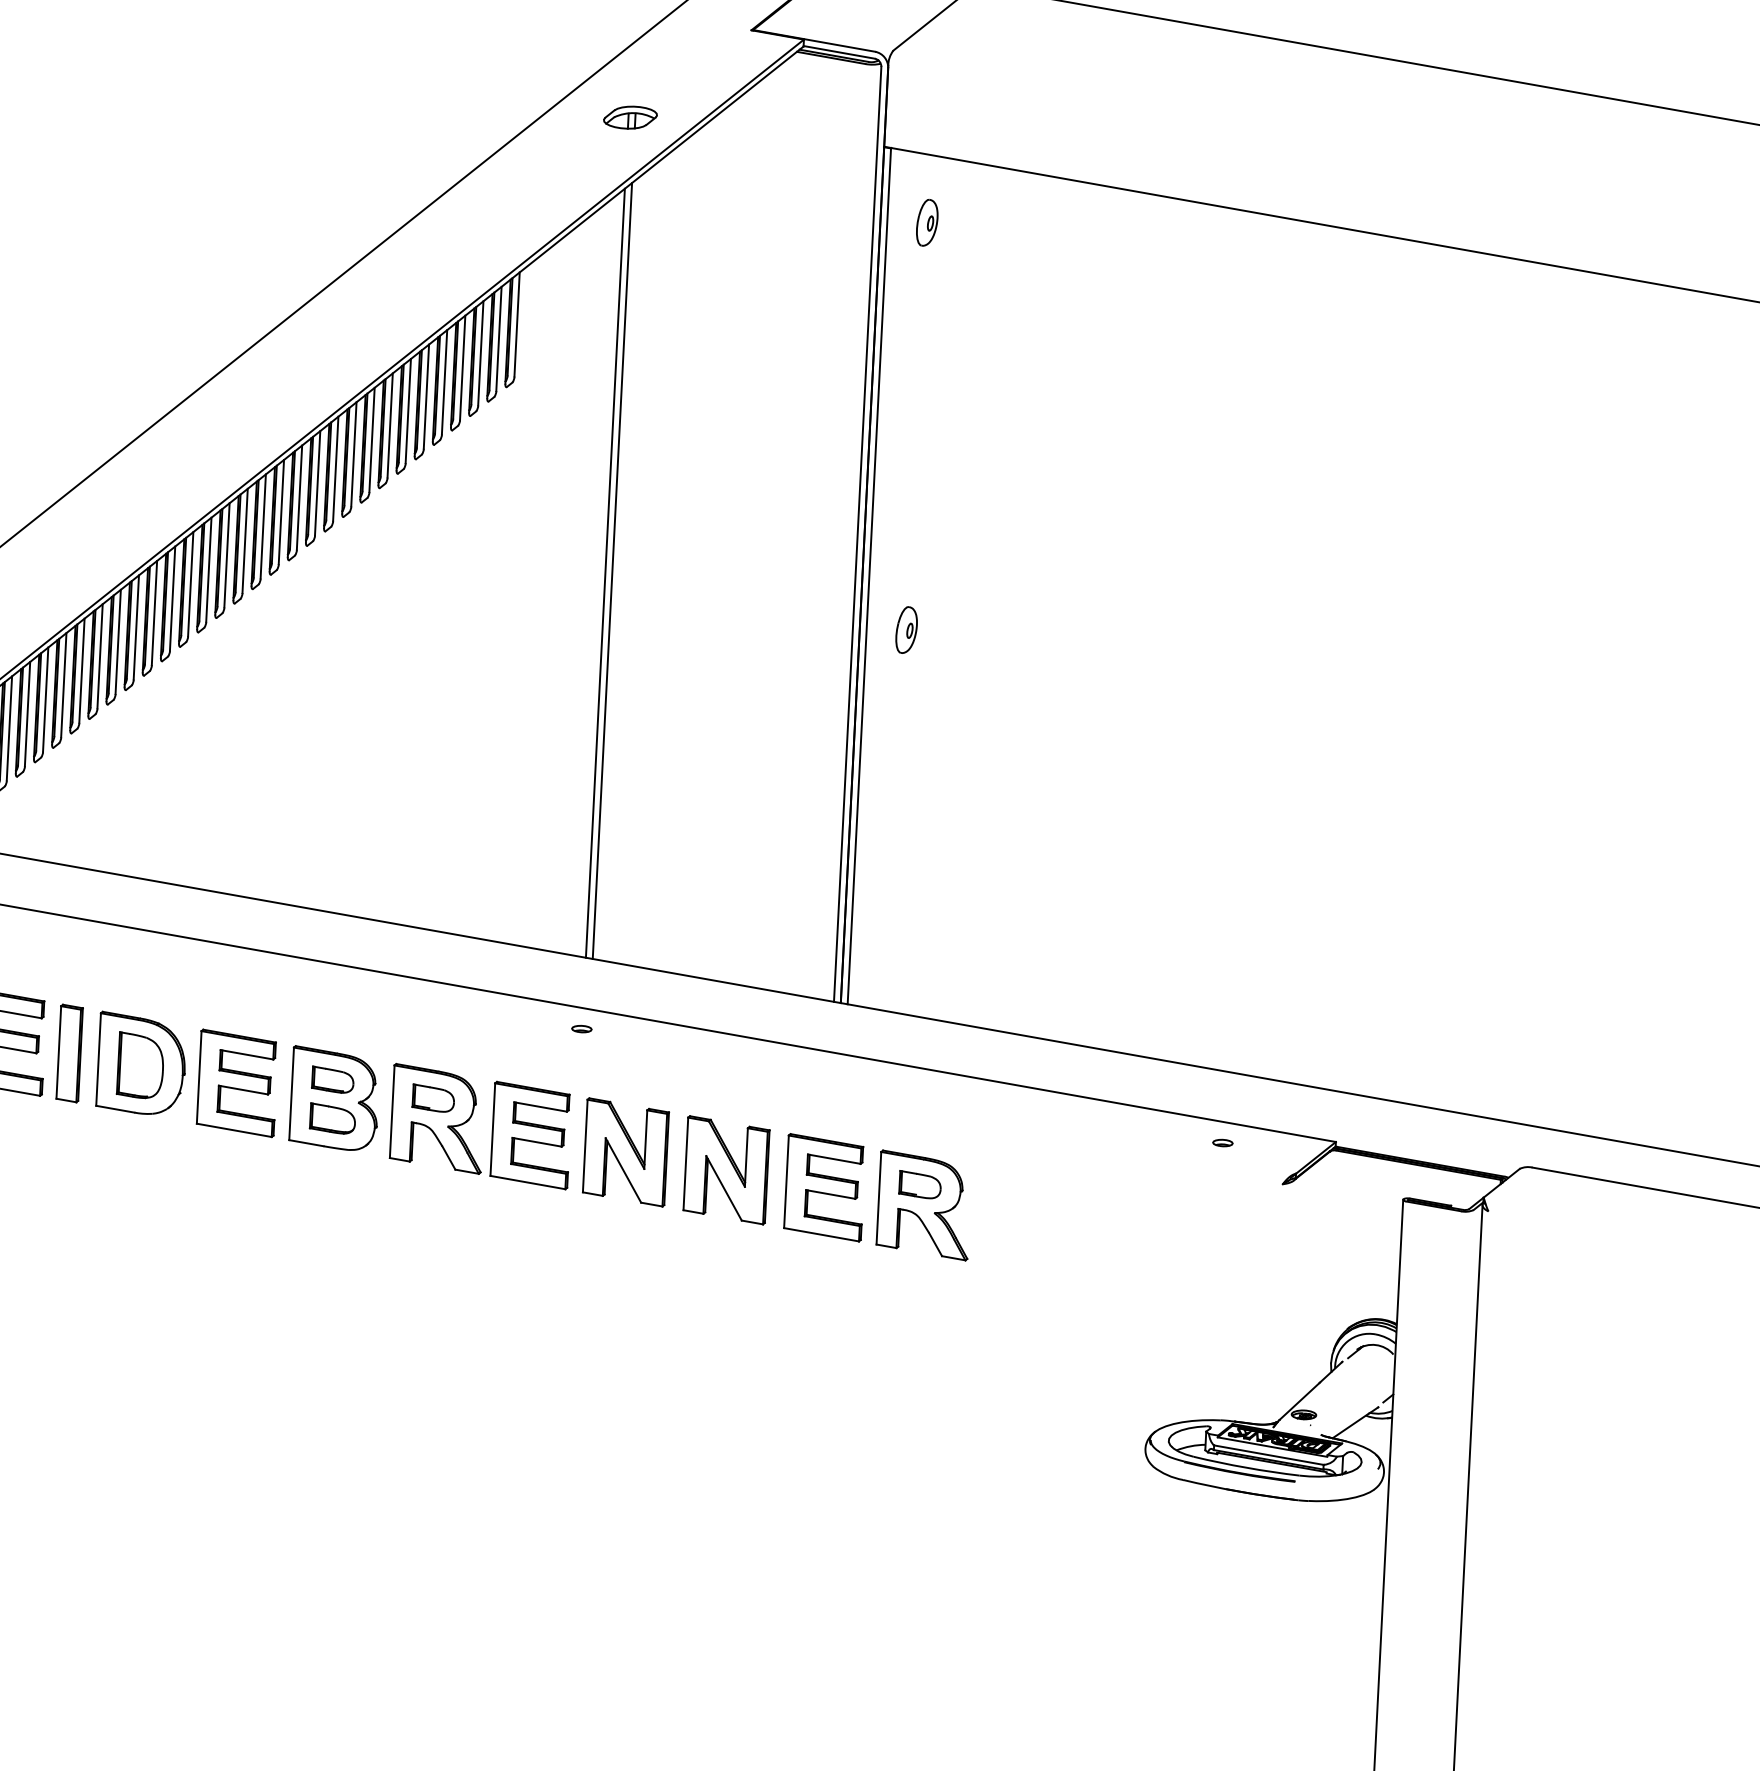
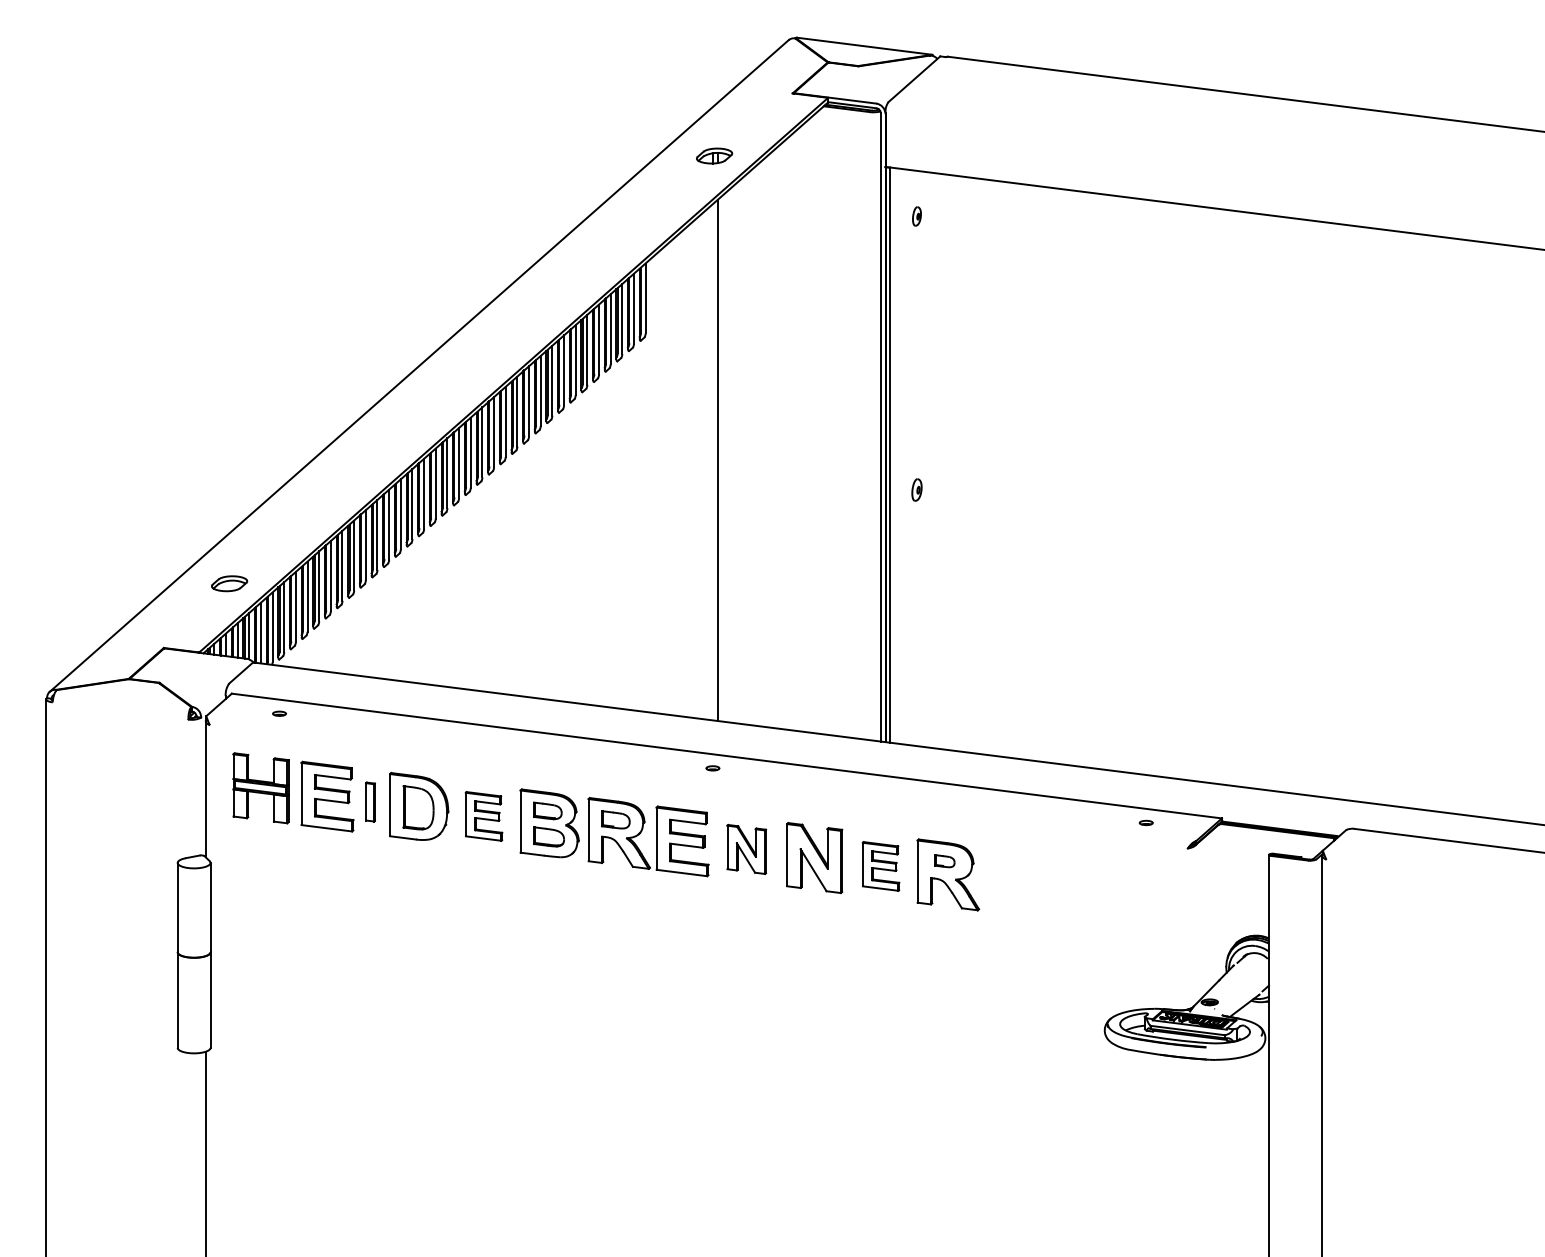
part: (926, 222) -> (916, 216), size x0.6
line: (605, 572) -> (713, 461), removed
part: (905, 629) -> (916, 489), size x0.7
part: (69, 1052) -> (370, 801), size x0.6
part: (236, 1083) -> (483, 816), size x0.7
part: (625, 1152) -> (746, 849), size x0.7
part: (919, 1183) -> (944, 860), size x0.7
part: (823, 1187) -> (880, 866), size x0.7

